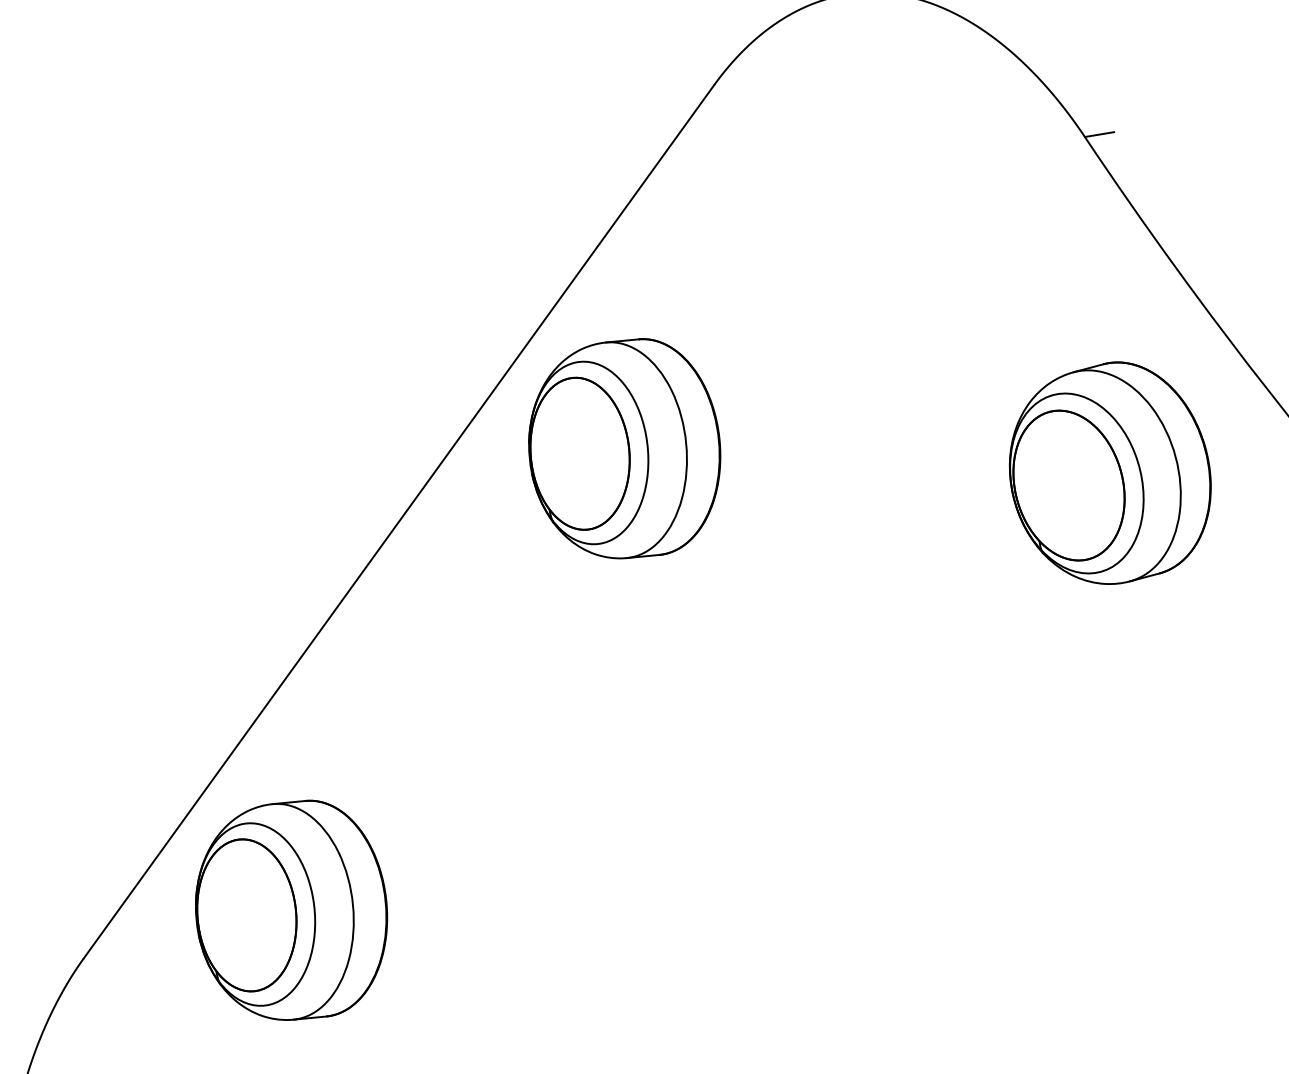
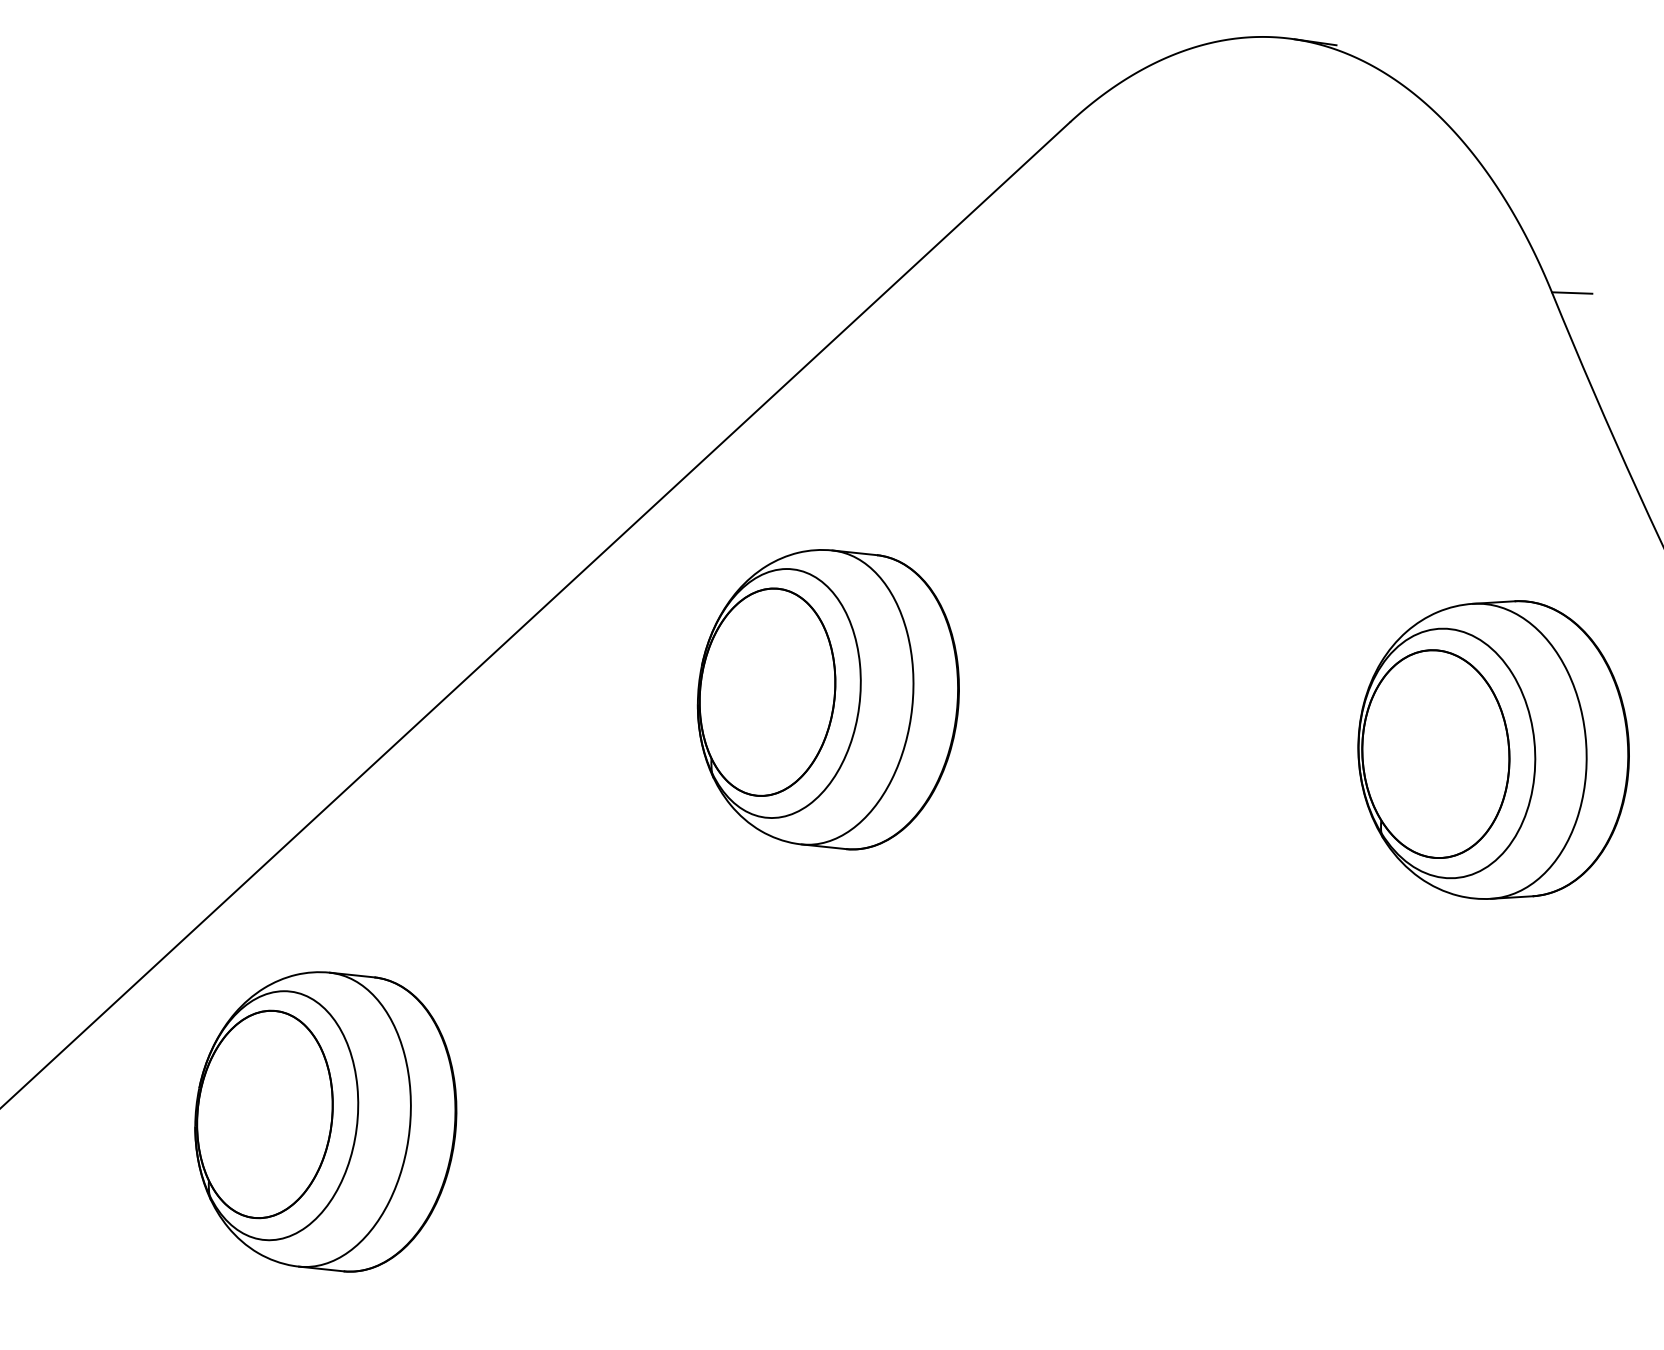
part: (624, 448) -> (828, 697), moved
part: (291, 909) -> (326, 1118), moved

